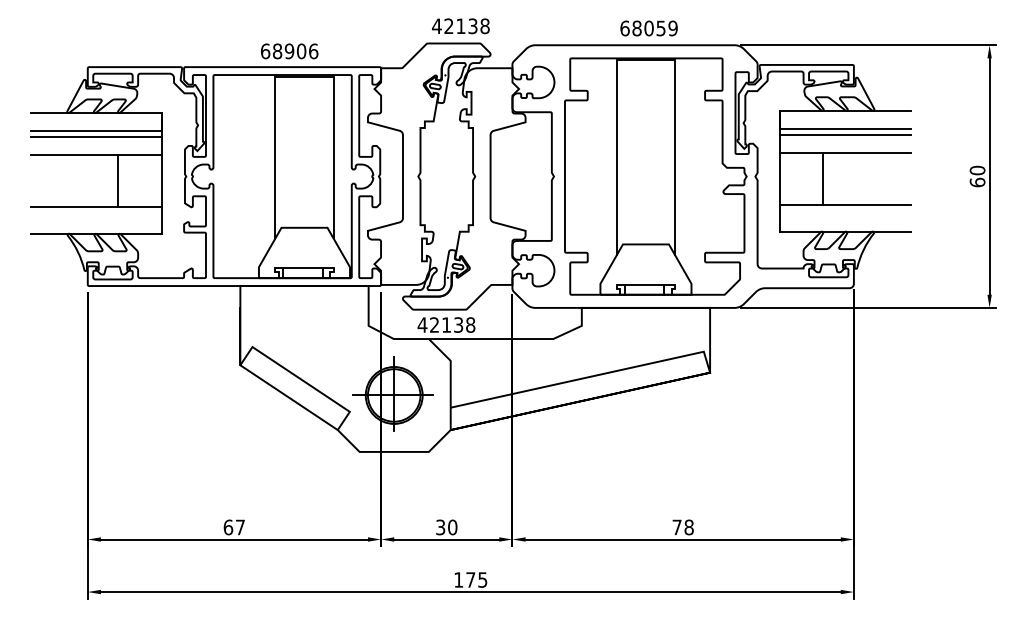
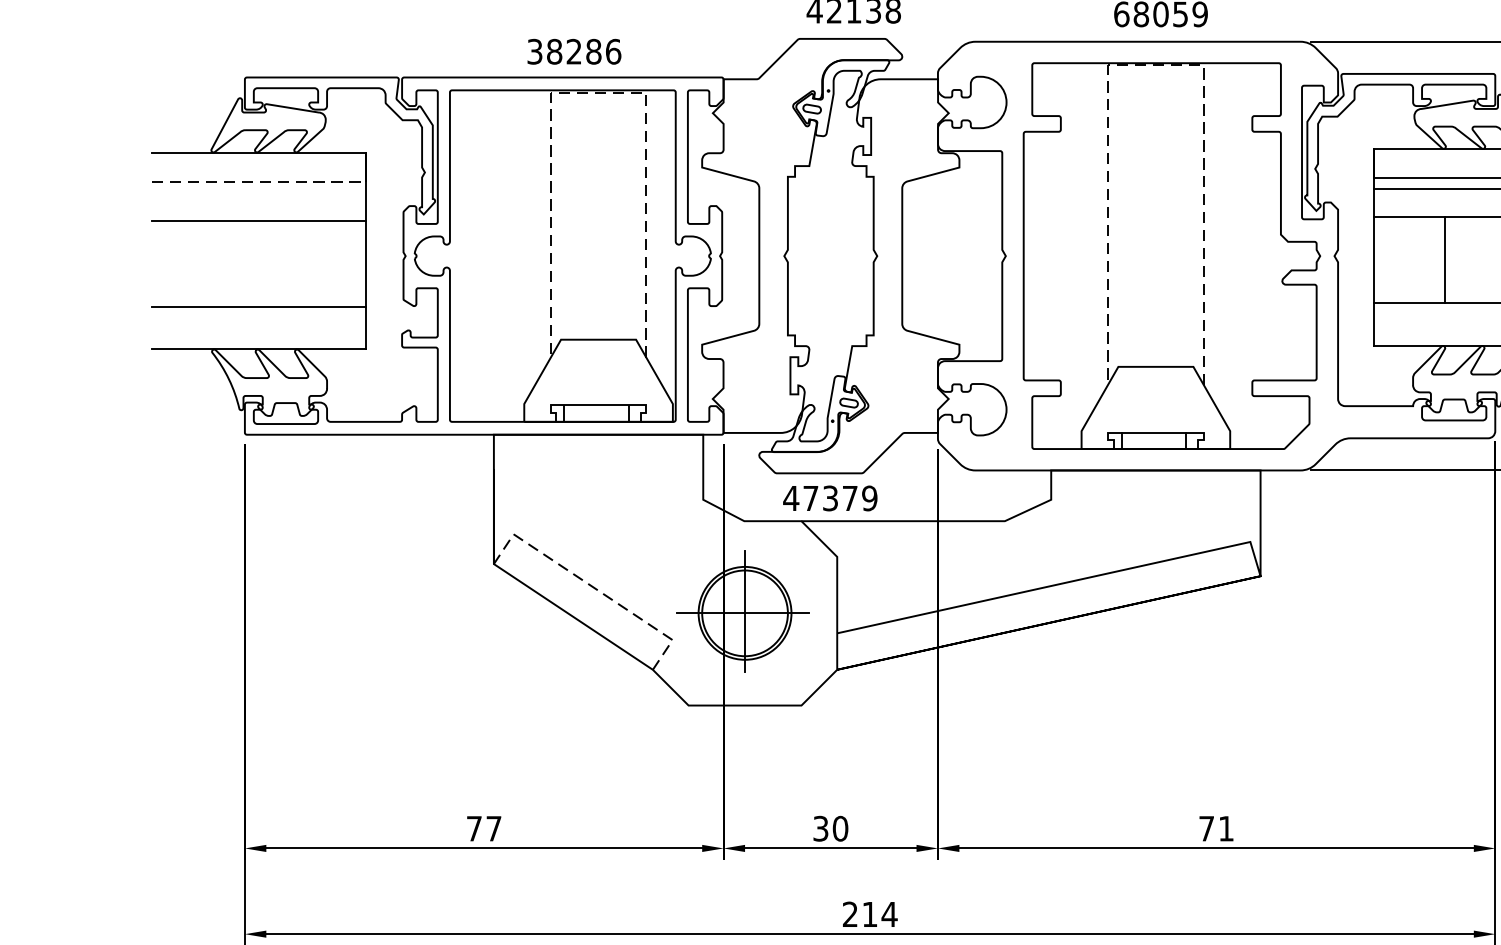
text: (283, 51) -> (564, 51), 68906 -> 38286
line: (645, 59) -> (1155, 65), solid -> dashed
line: (304, 76) -> (598, 92), solid -> dashed
line: (96, 130) -> (259, 180), solid -> dashed
line: (96, 137) -> (259, 192), removed
line: (118, 180) -> (295, 262), removed
text: (452, 324) -> (840, 497), 42138 -> 47379
line: (300, 379) -> (592, 587), solid -> dashed
text: (228, 527) -> (474, 828), 67 -> 77
text: (688, 527) -> (1225, 828), 78 -> 71
text: (470, 579) -> (869, 913), 175 -> 214

